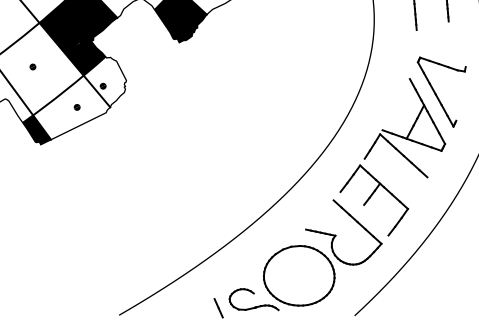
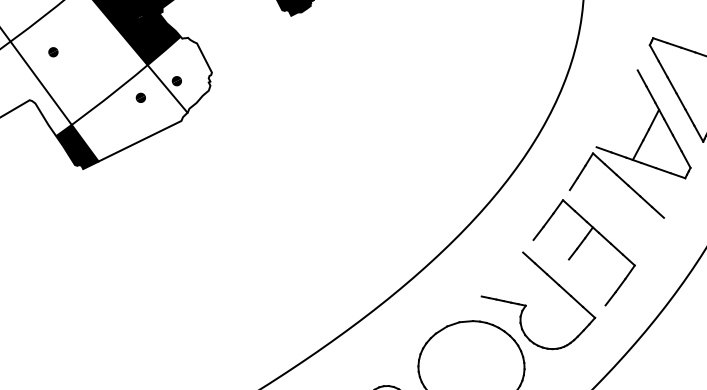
part: (32, 66) -> (52, 51), moved
part: (76, 107) -> (139, 98), moved

